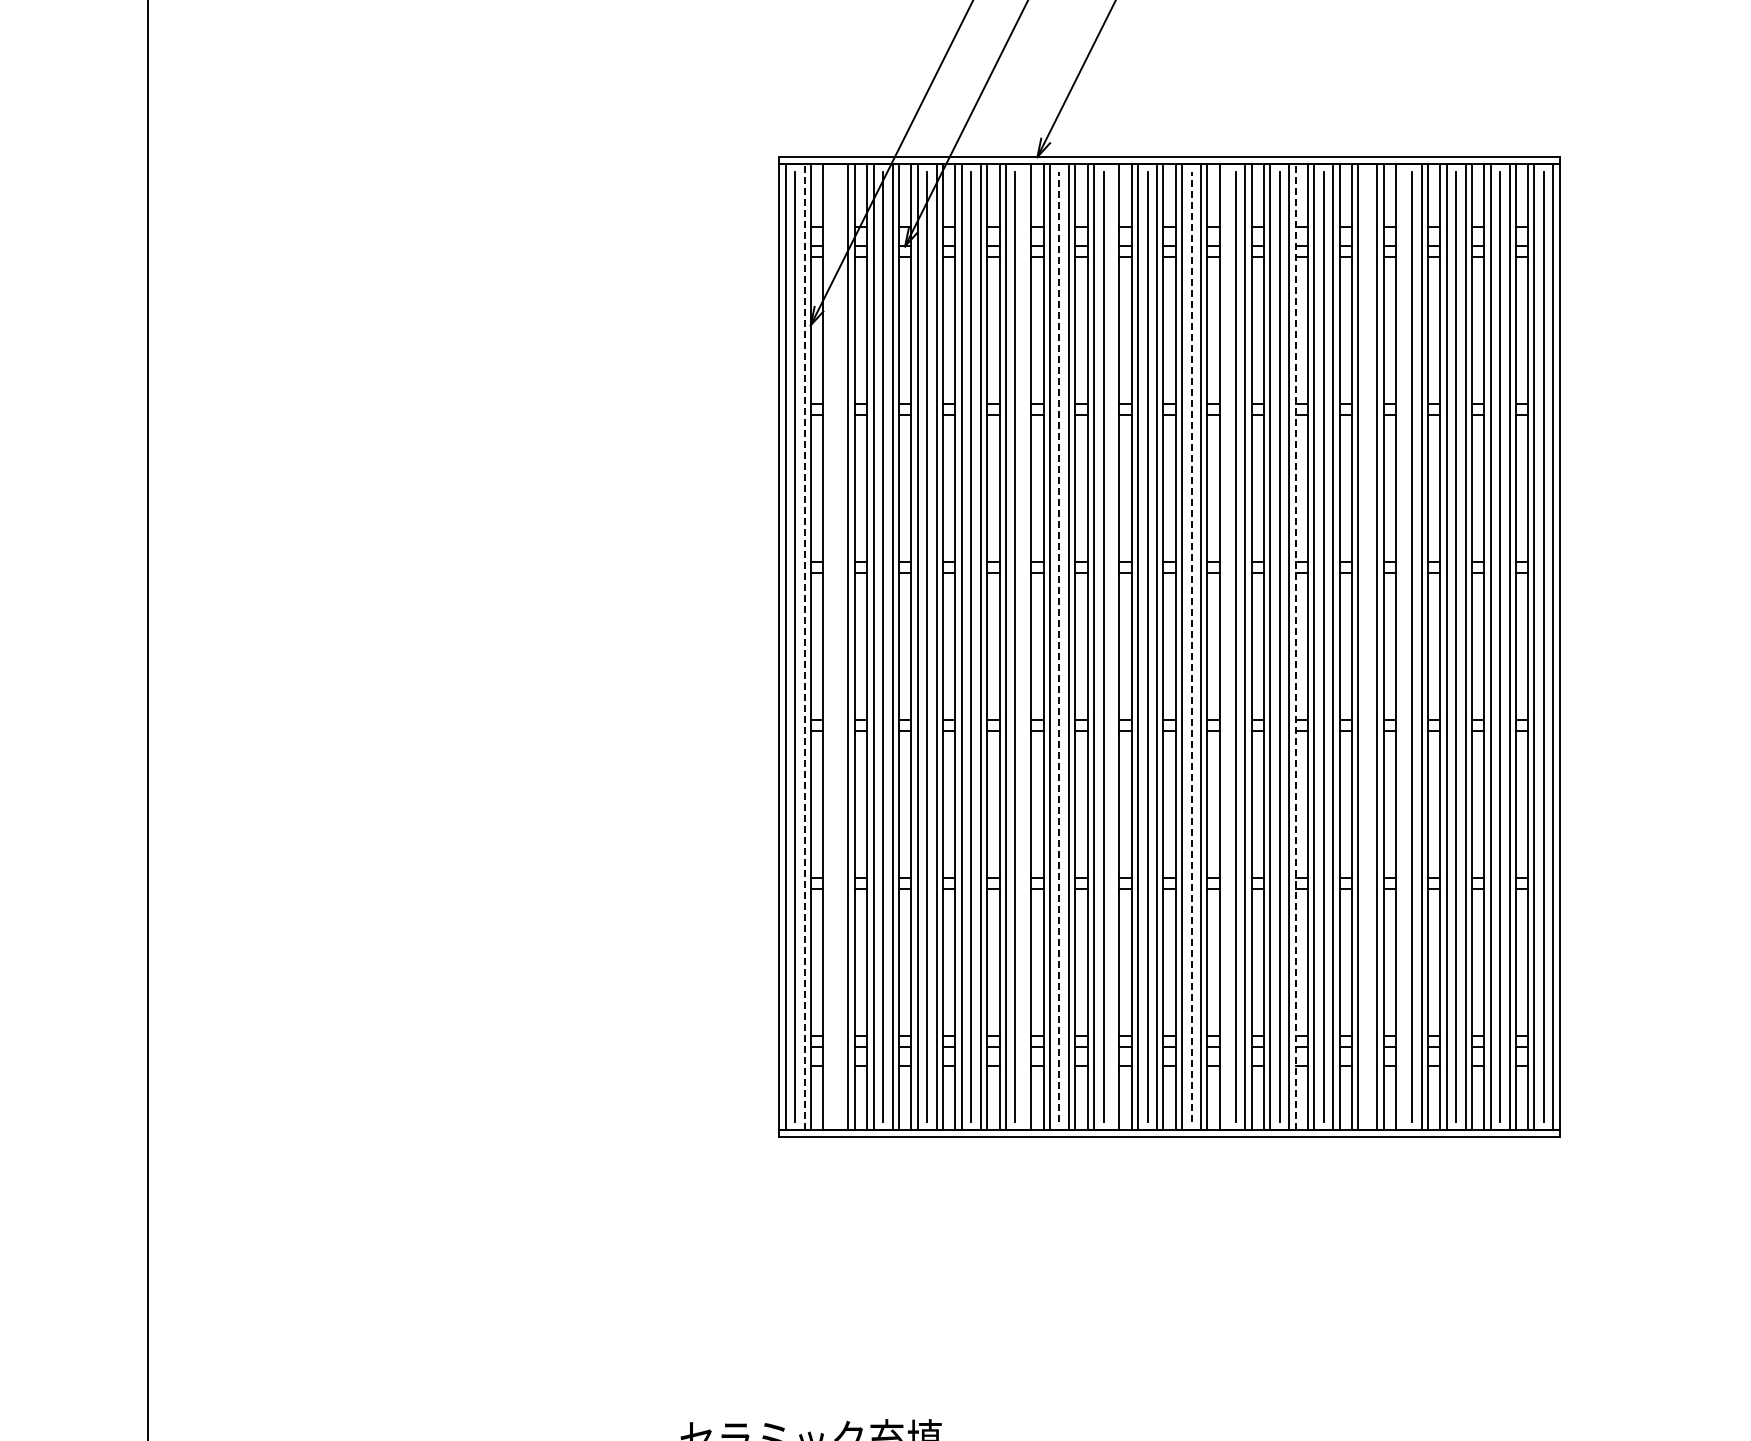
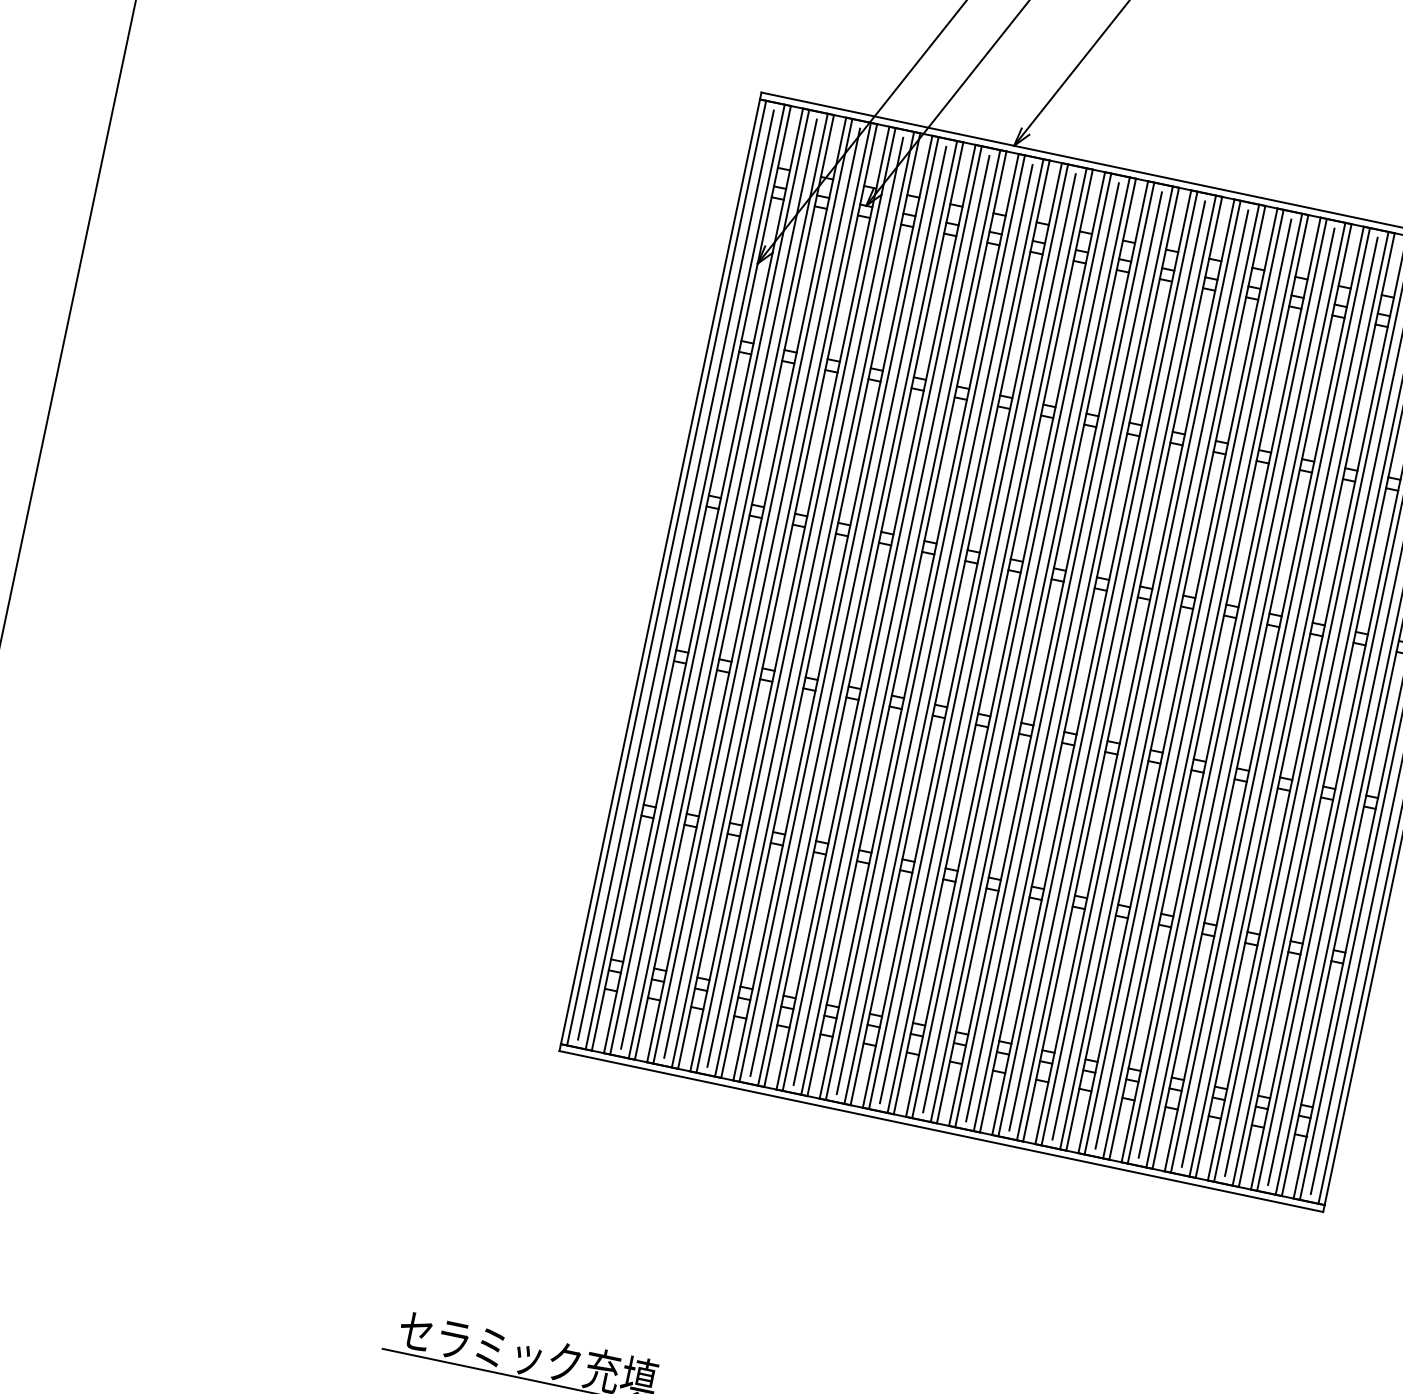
line: (804, 646) -> (685, 576), dashed -> solid
line: (829, 646) -> (709, 581), added
line: (839, 646) -> (719, 583), added
line: (1024, 646) -> (900, 622), added
line: (1059, 646) -> (934, 629), dashed -> solid
line: (1113, 646) -> (987, 640), added
line: (1191, 646) -> (1063, 656), dashed -> solid
line: (1226, 646) -> (1098, 663), added
line: (1295, 646) -> (1165, 677), dashed -> solid
line: (1367, 646) -> (1236, 692), added
line: (1402, 646) -> (1270, 699), added

